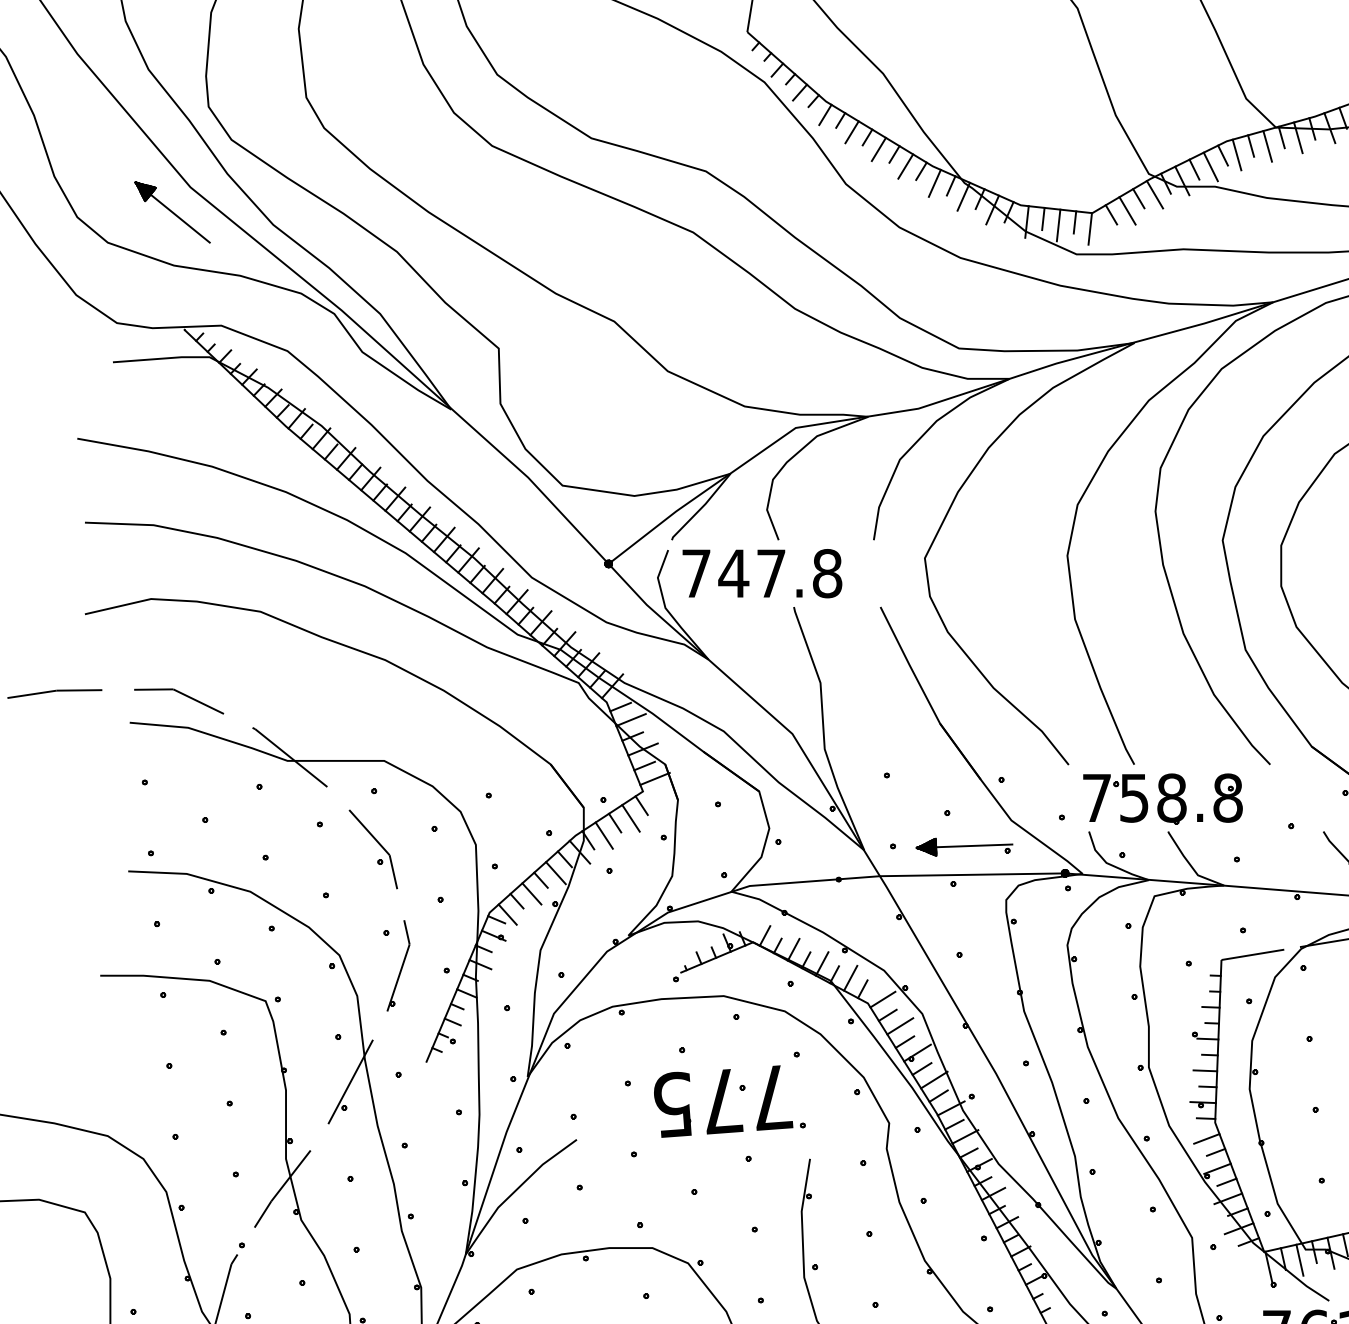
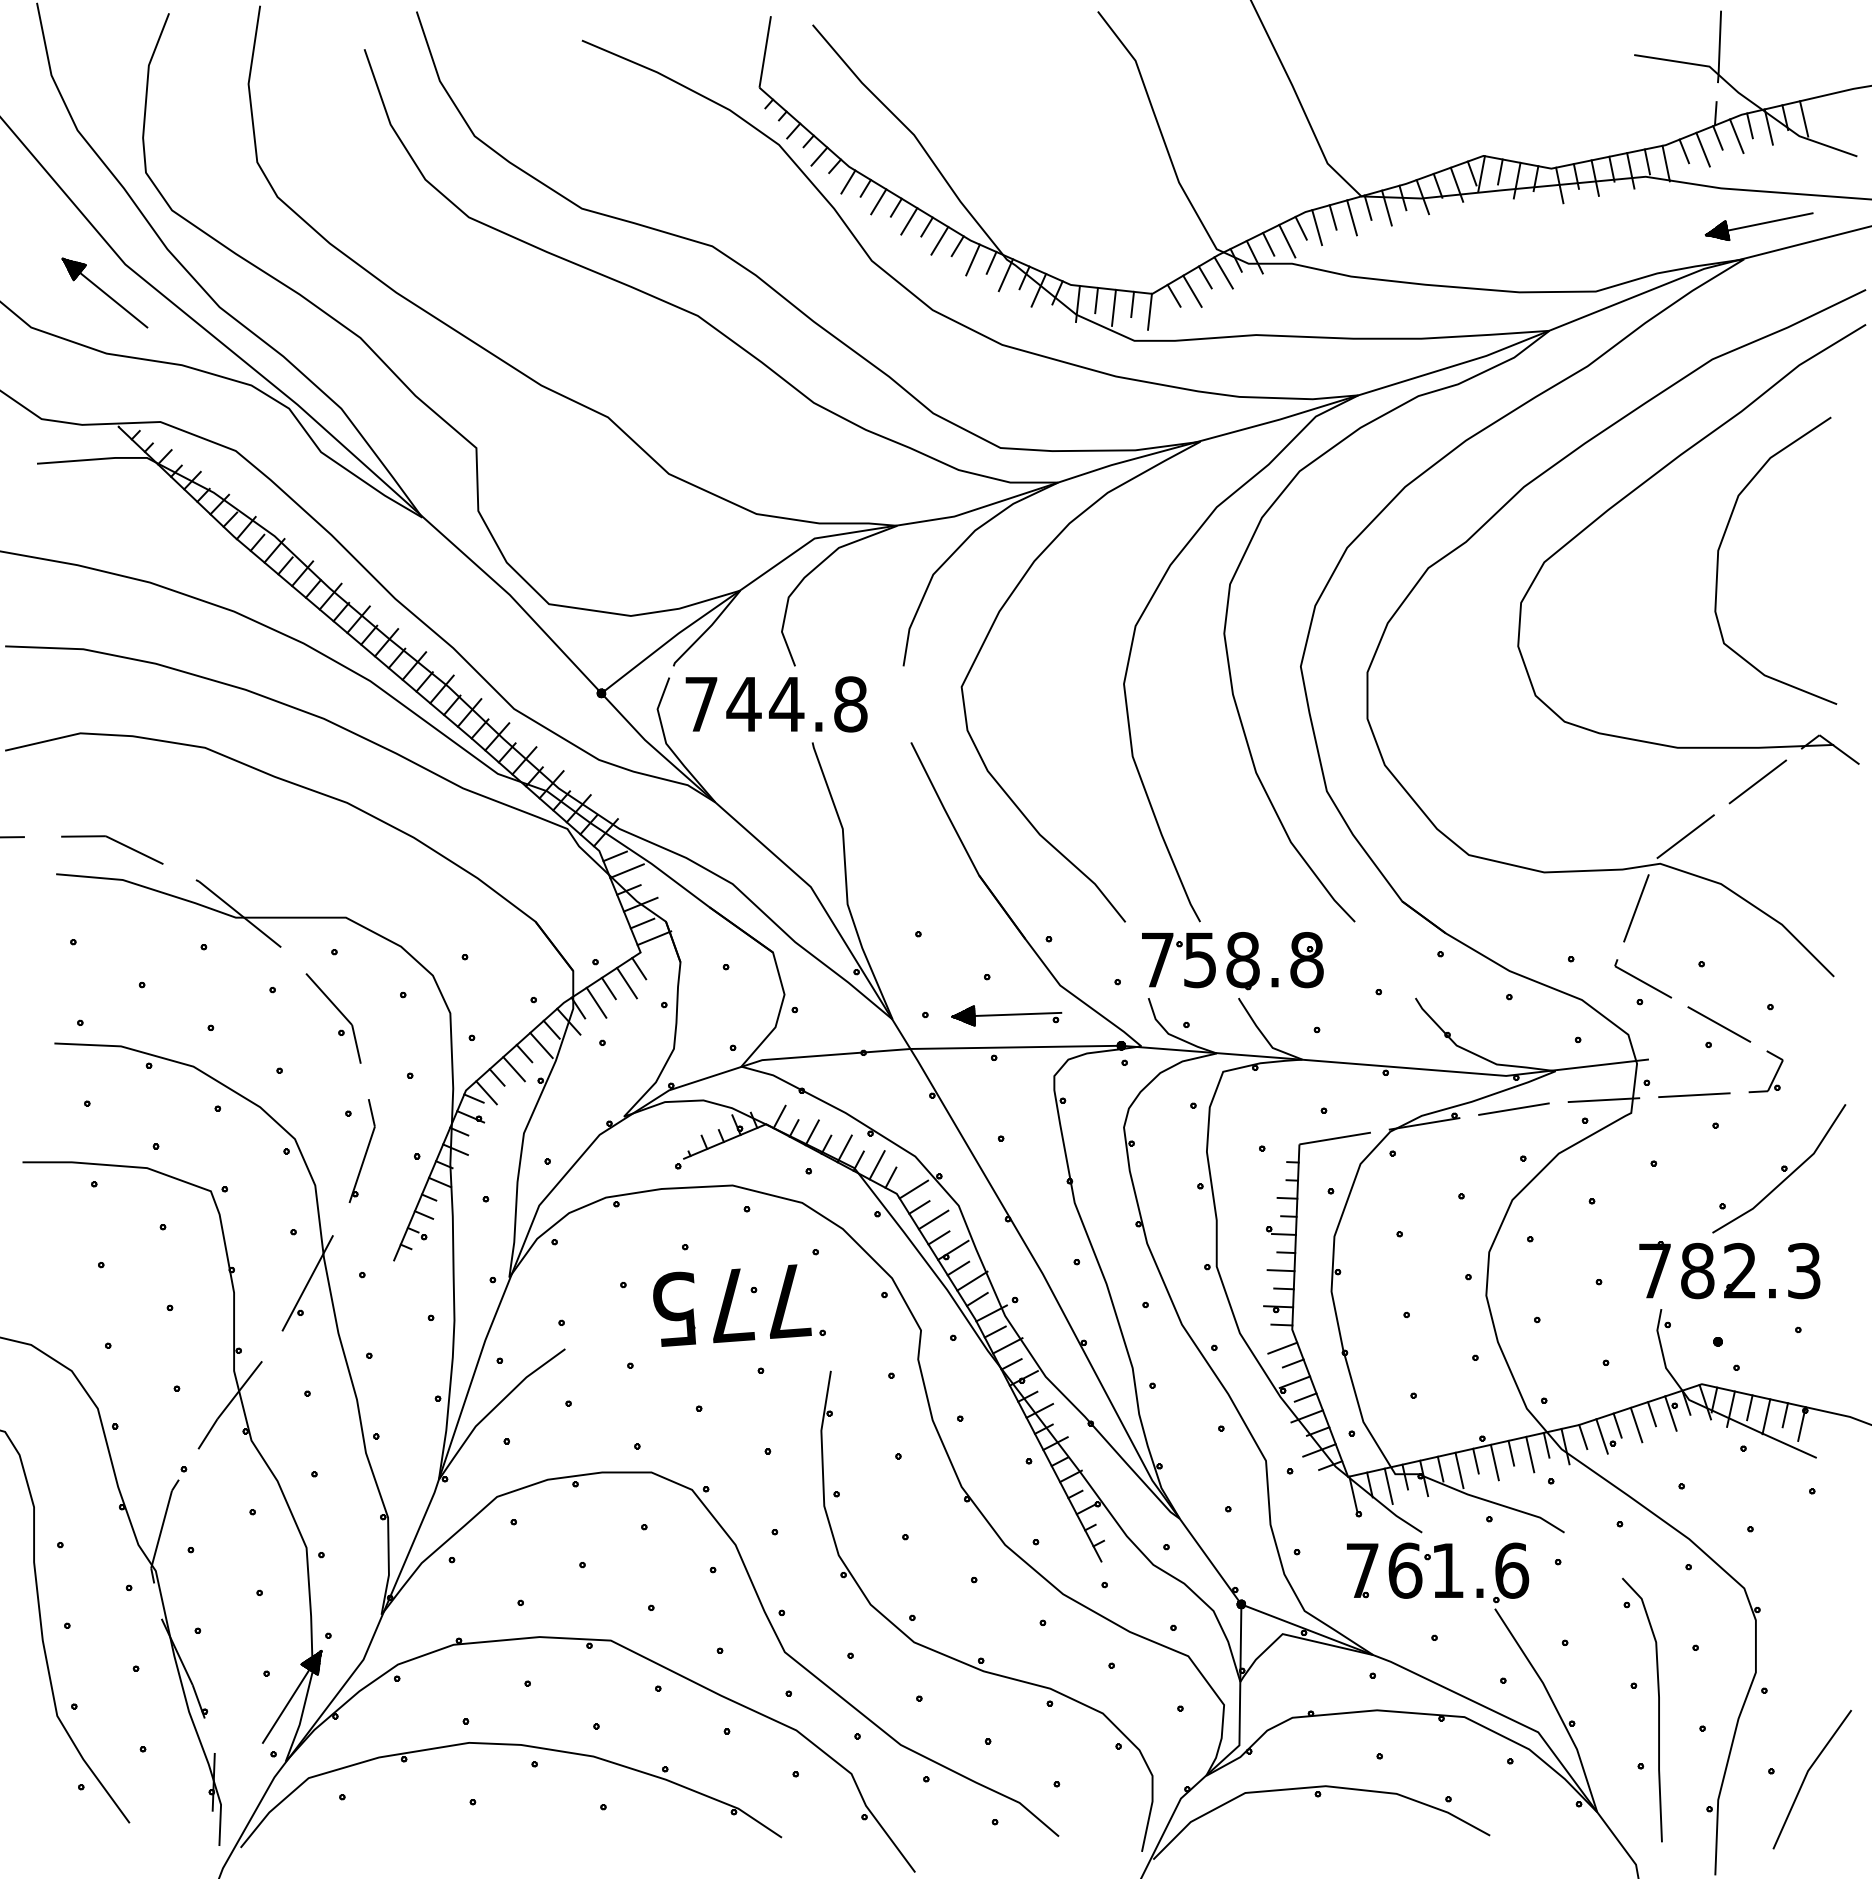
text: (771, 573) -> (786, 704), 747.8 -> 744.8

